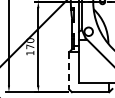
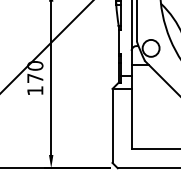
line: (69, 70) -> (113, 125), dashed -> solid

